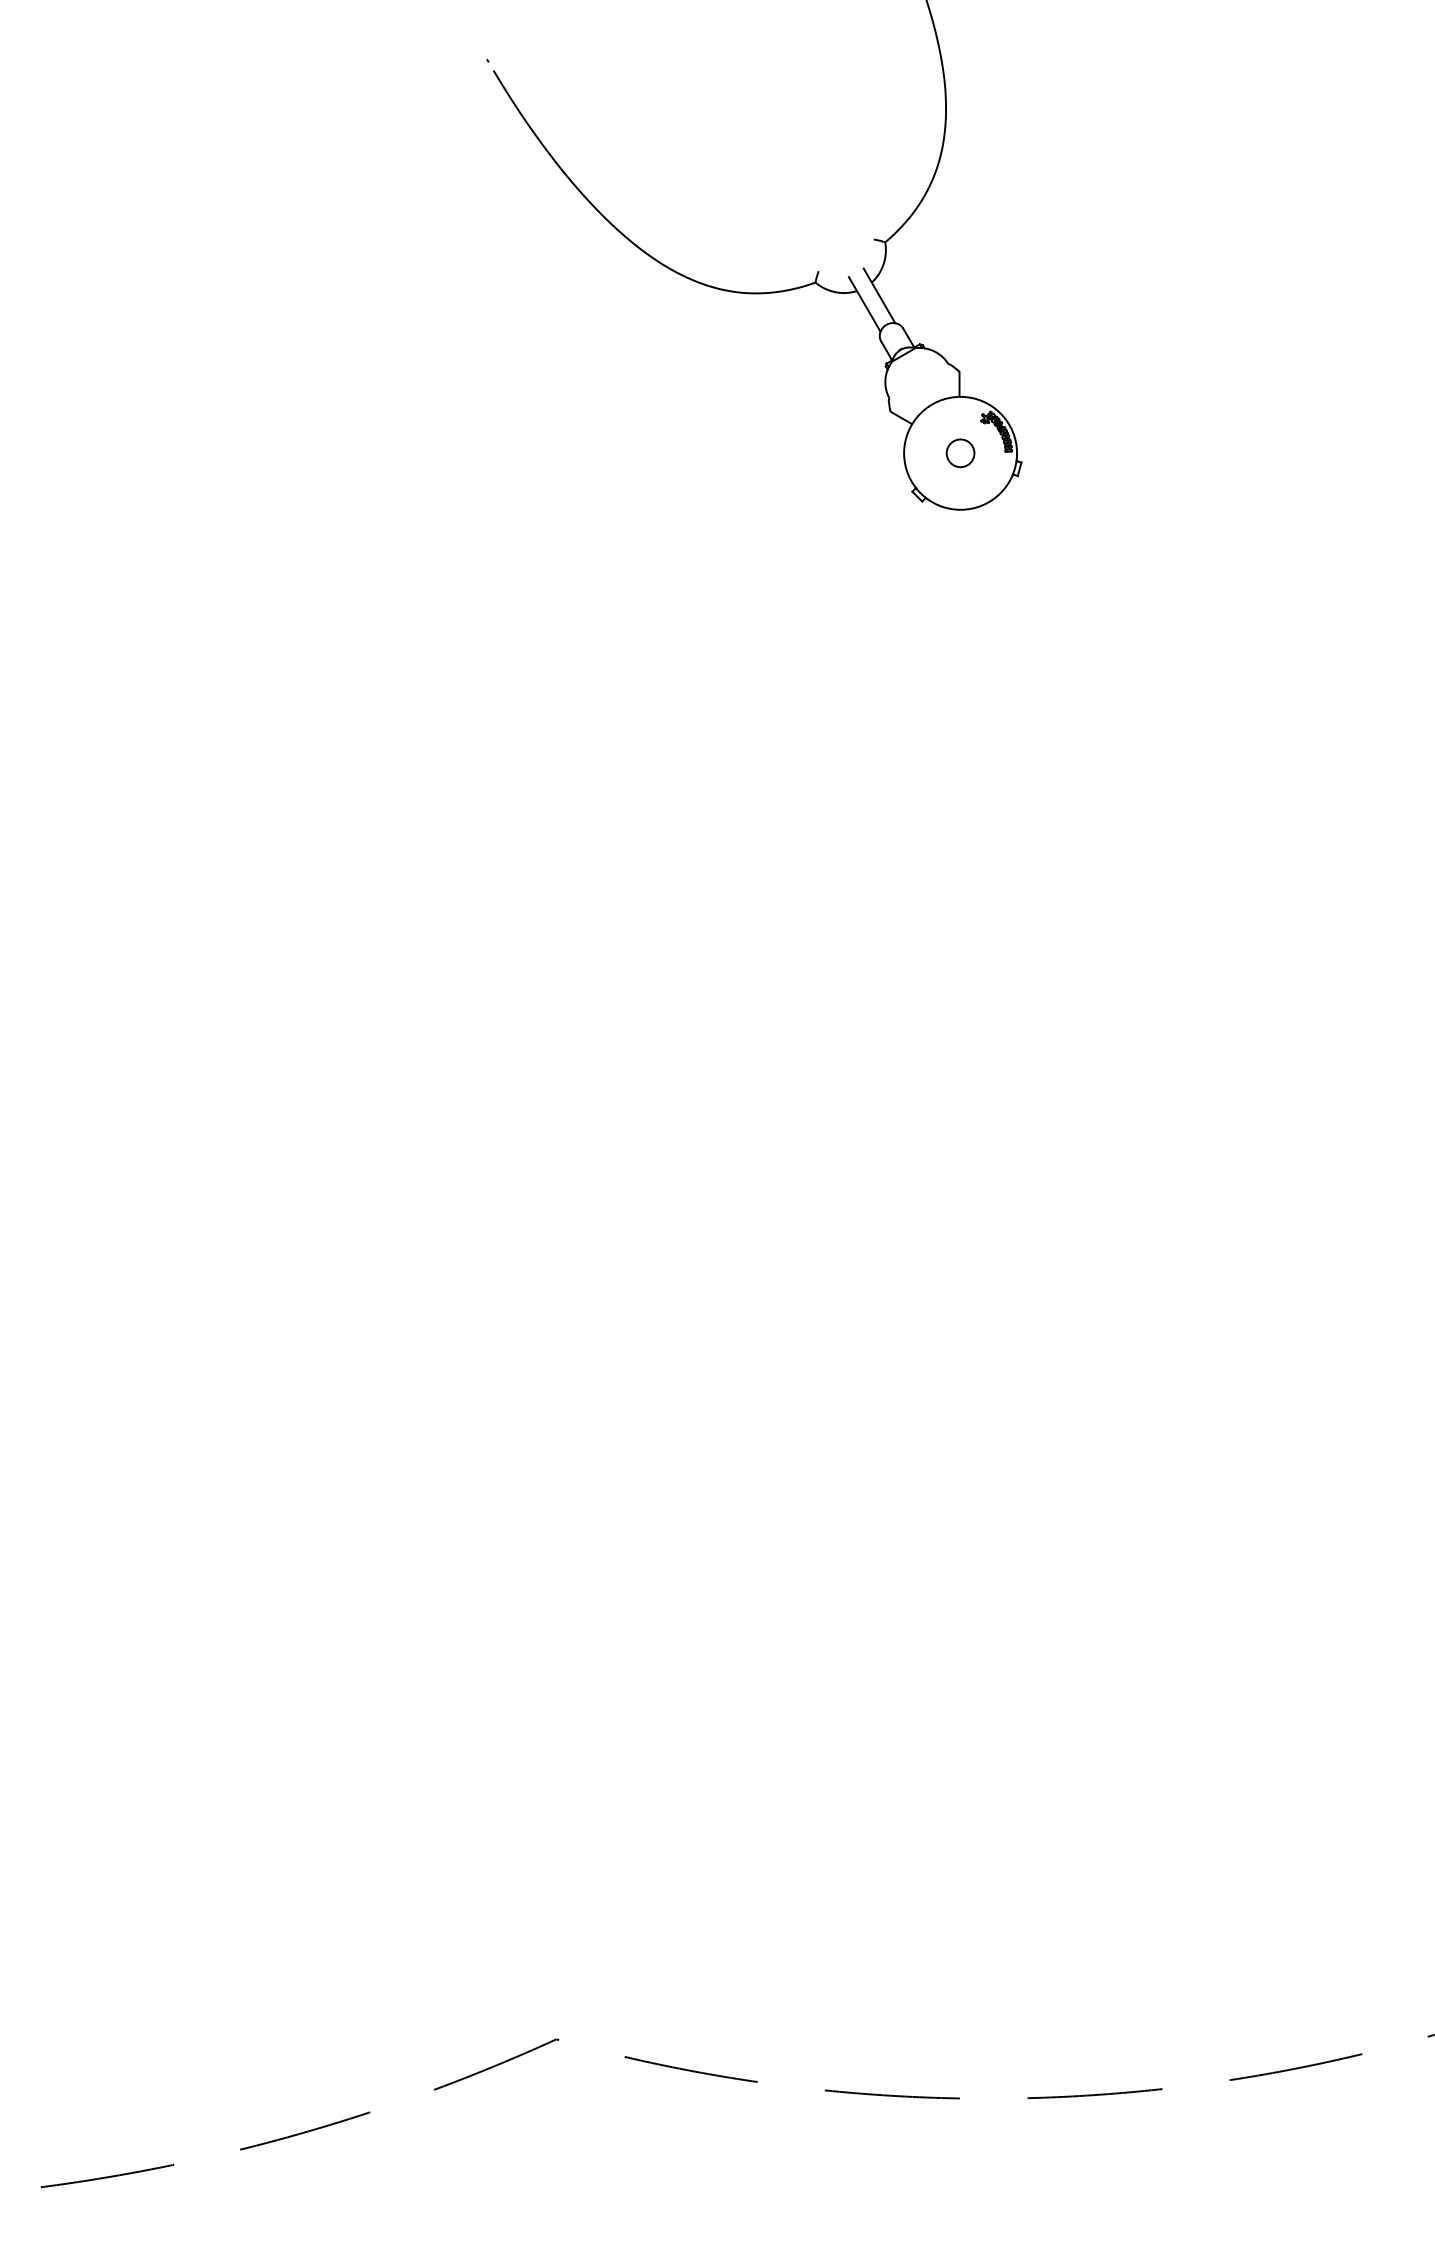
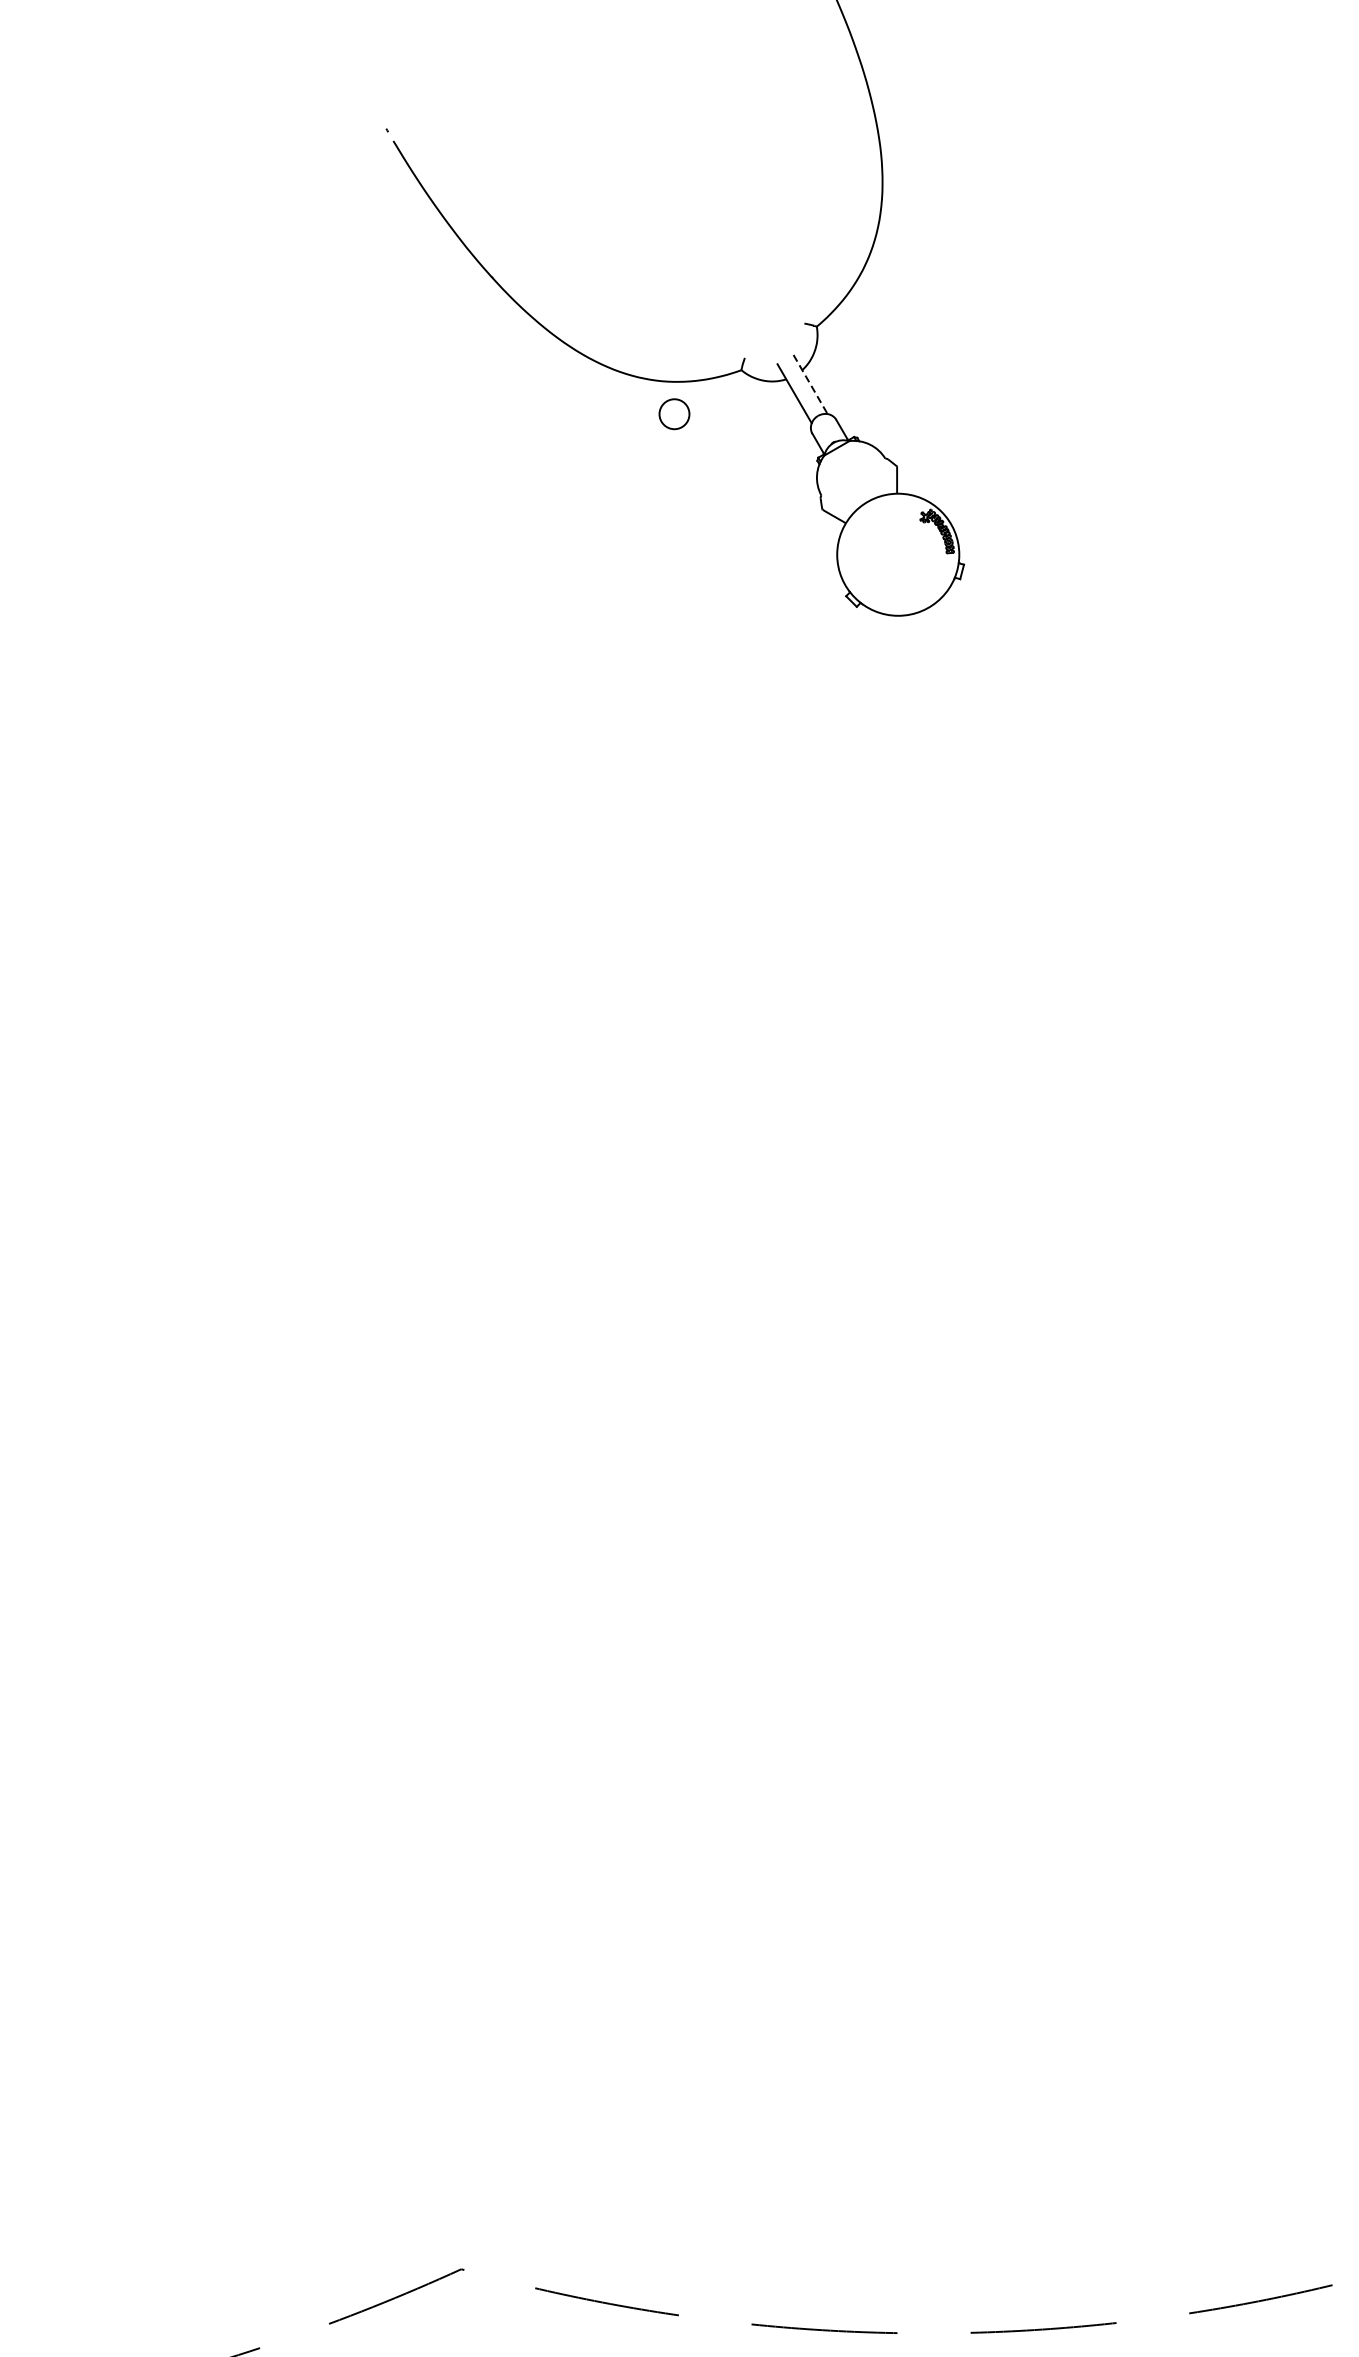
line: (879, 295) -> (810, 384), solid -> dashed
circle: (960, 453) -> (674, 414), moved

